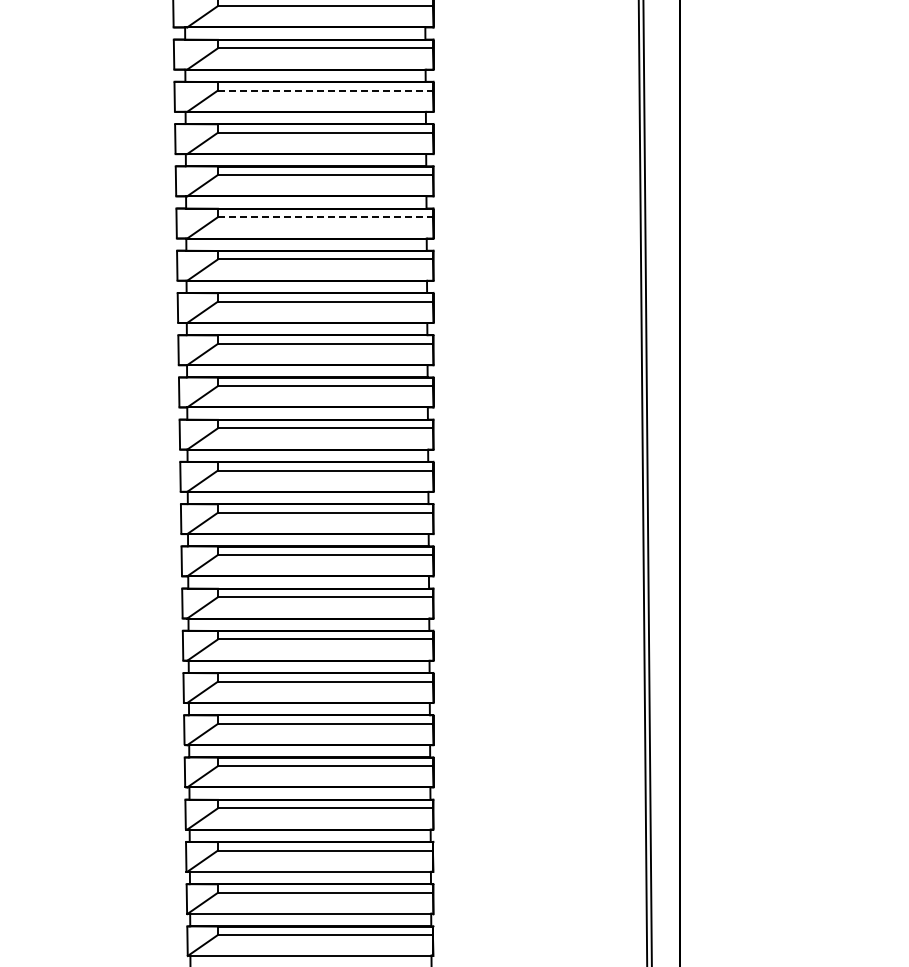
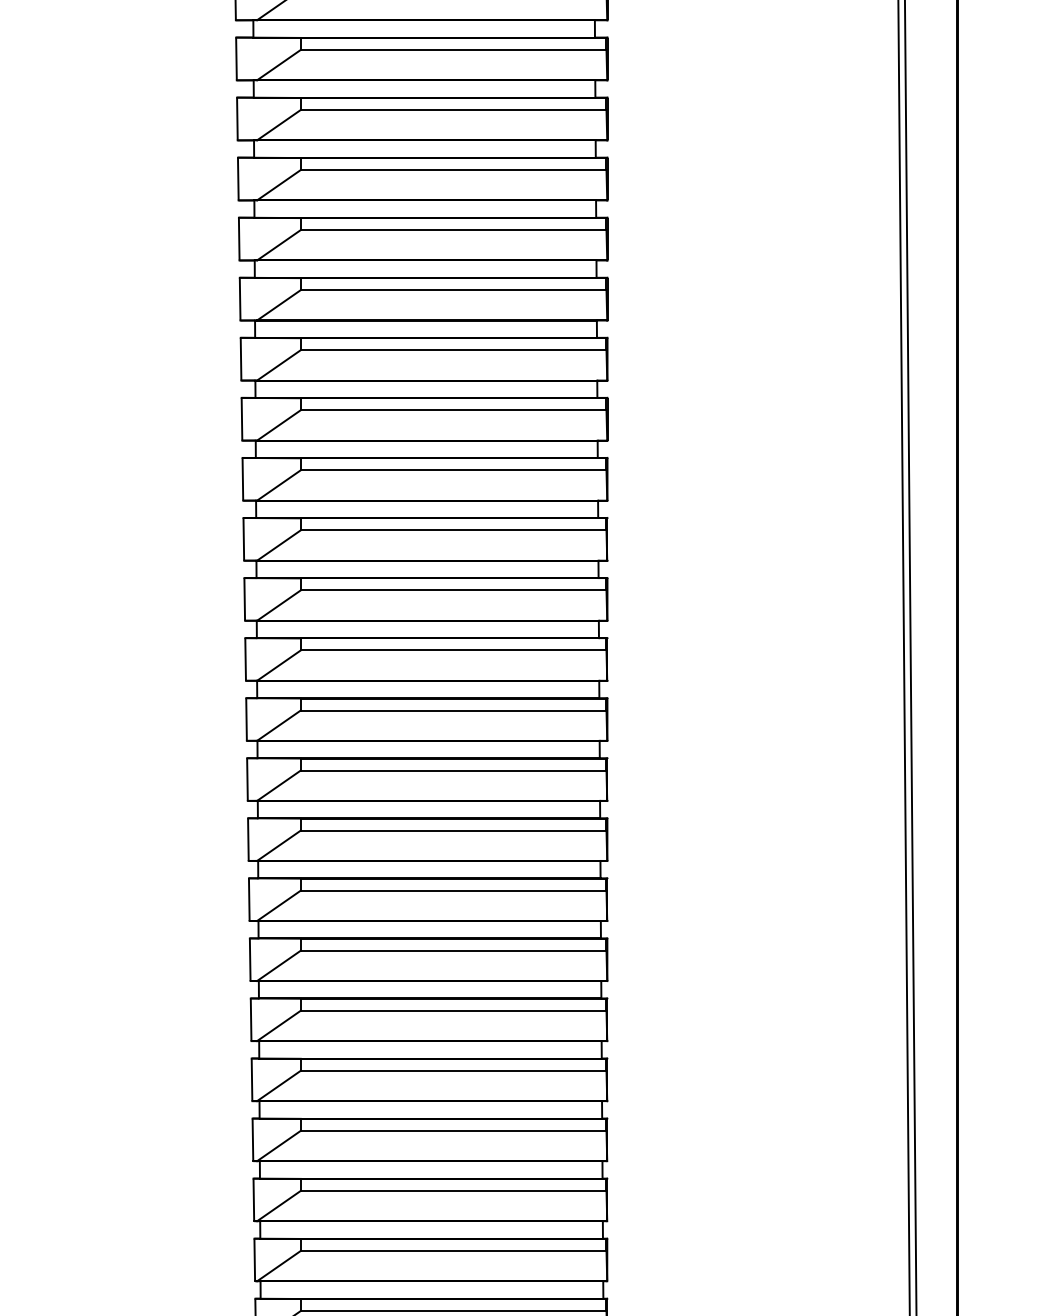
line: (325, 90) -> (453, 230), dashed -> solid
line: (325, 217) -> (453, 410), dashed -> solid

